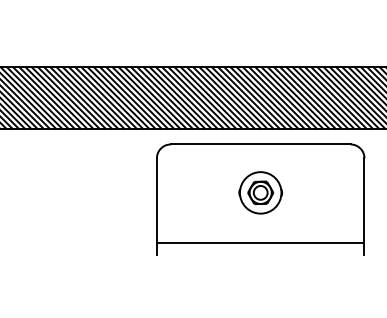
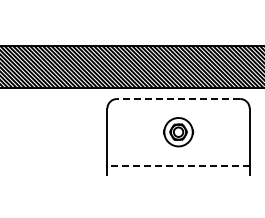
line: (260, 145) -> (178, 99), solid -> dashed
line: (260, 242) -> (178, 166), solid -> dashed

